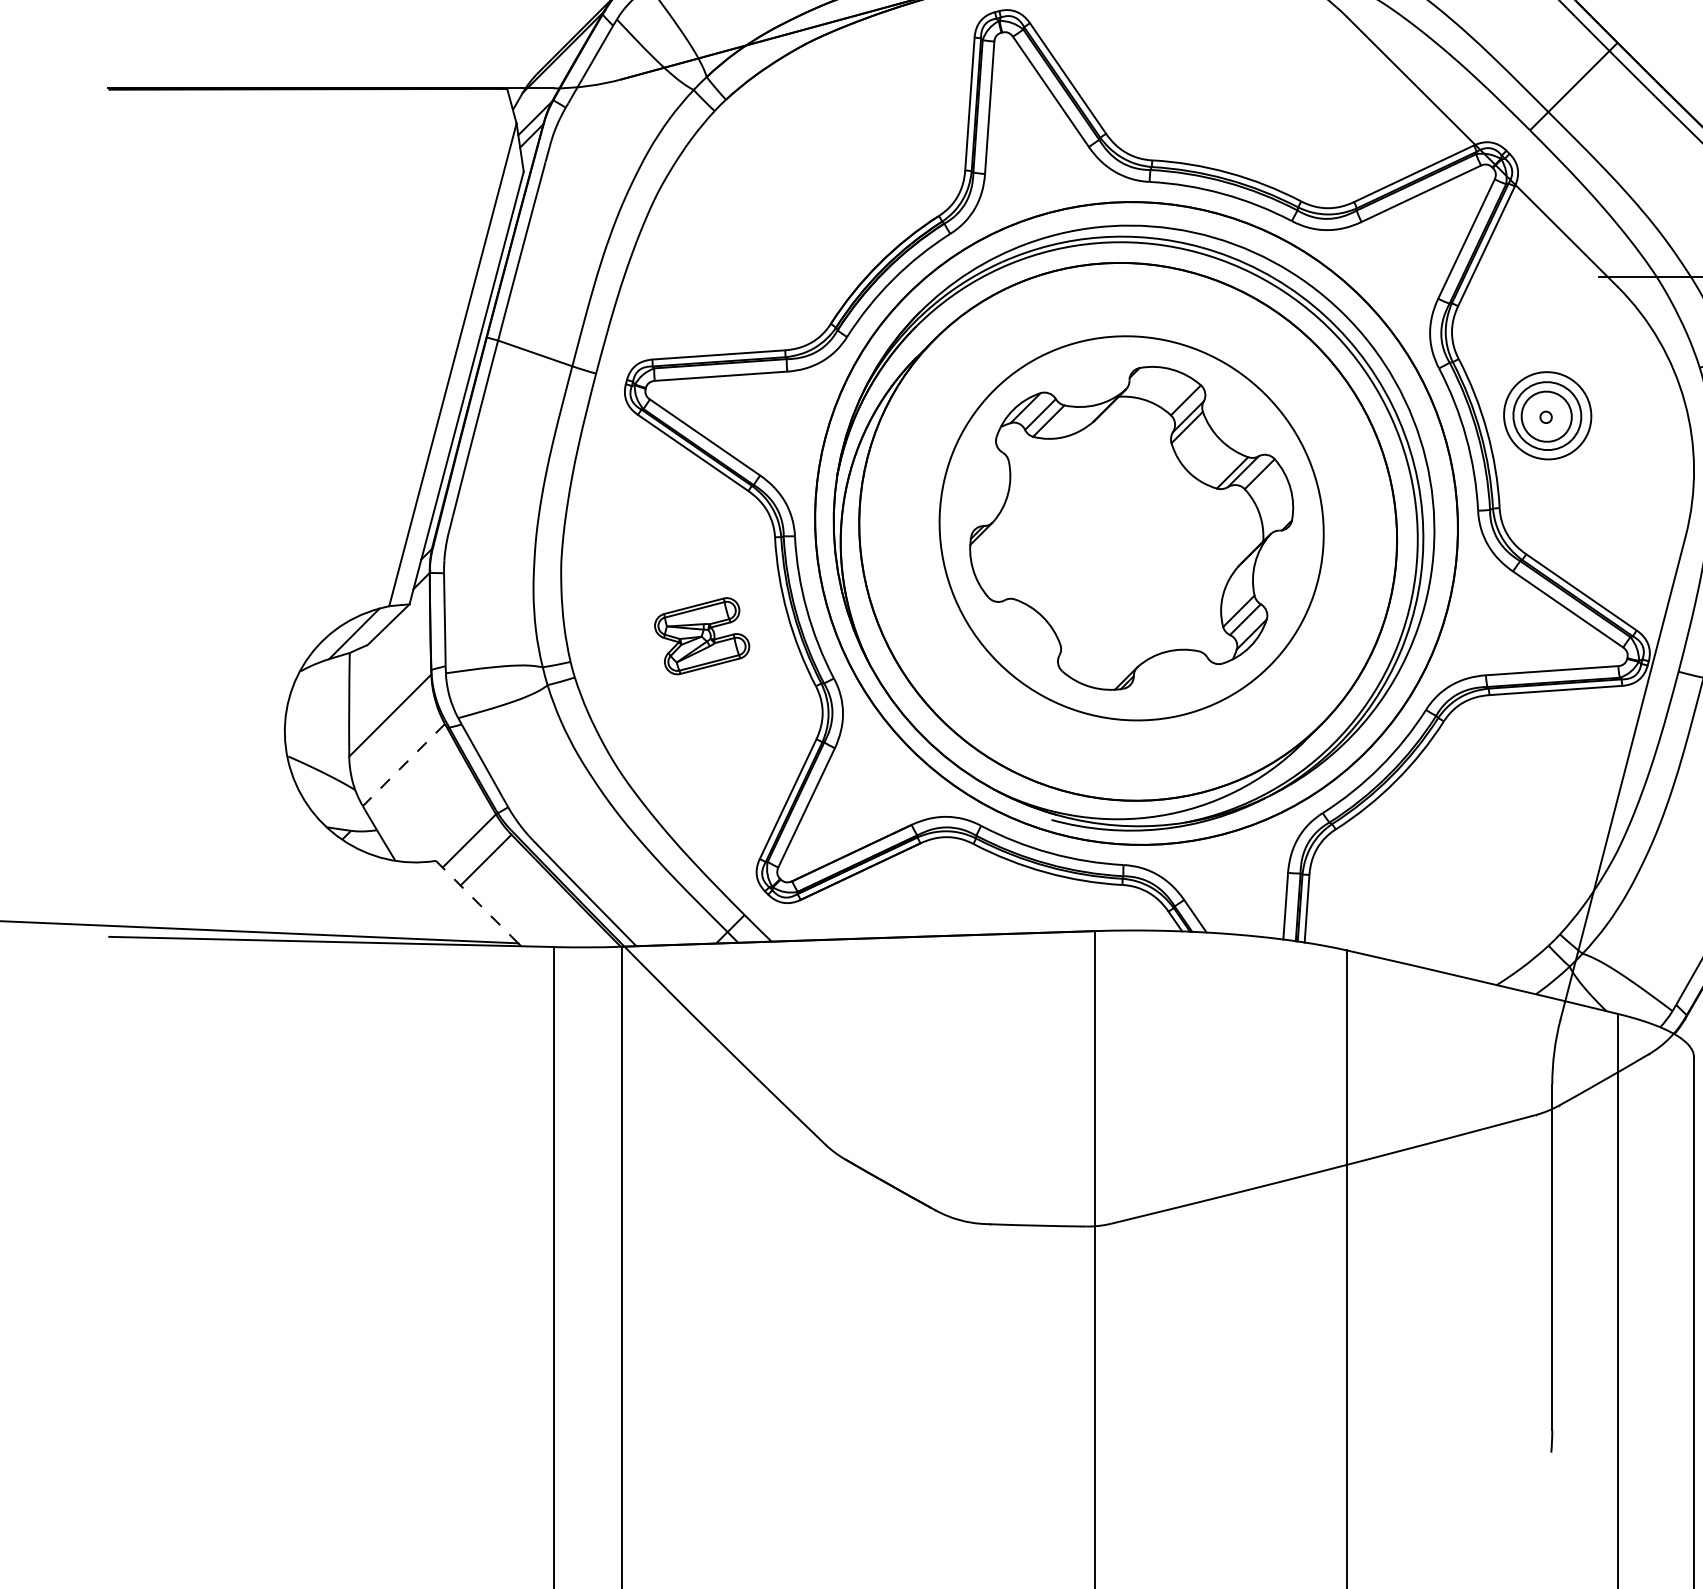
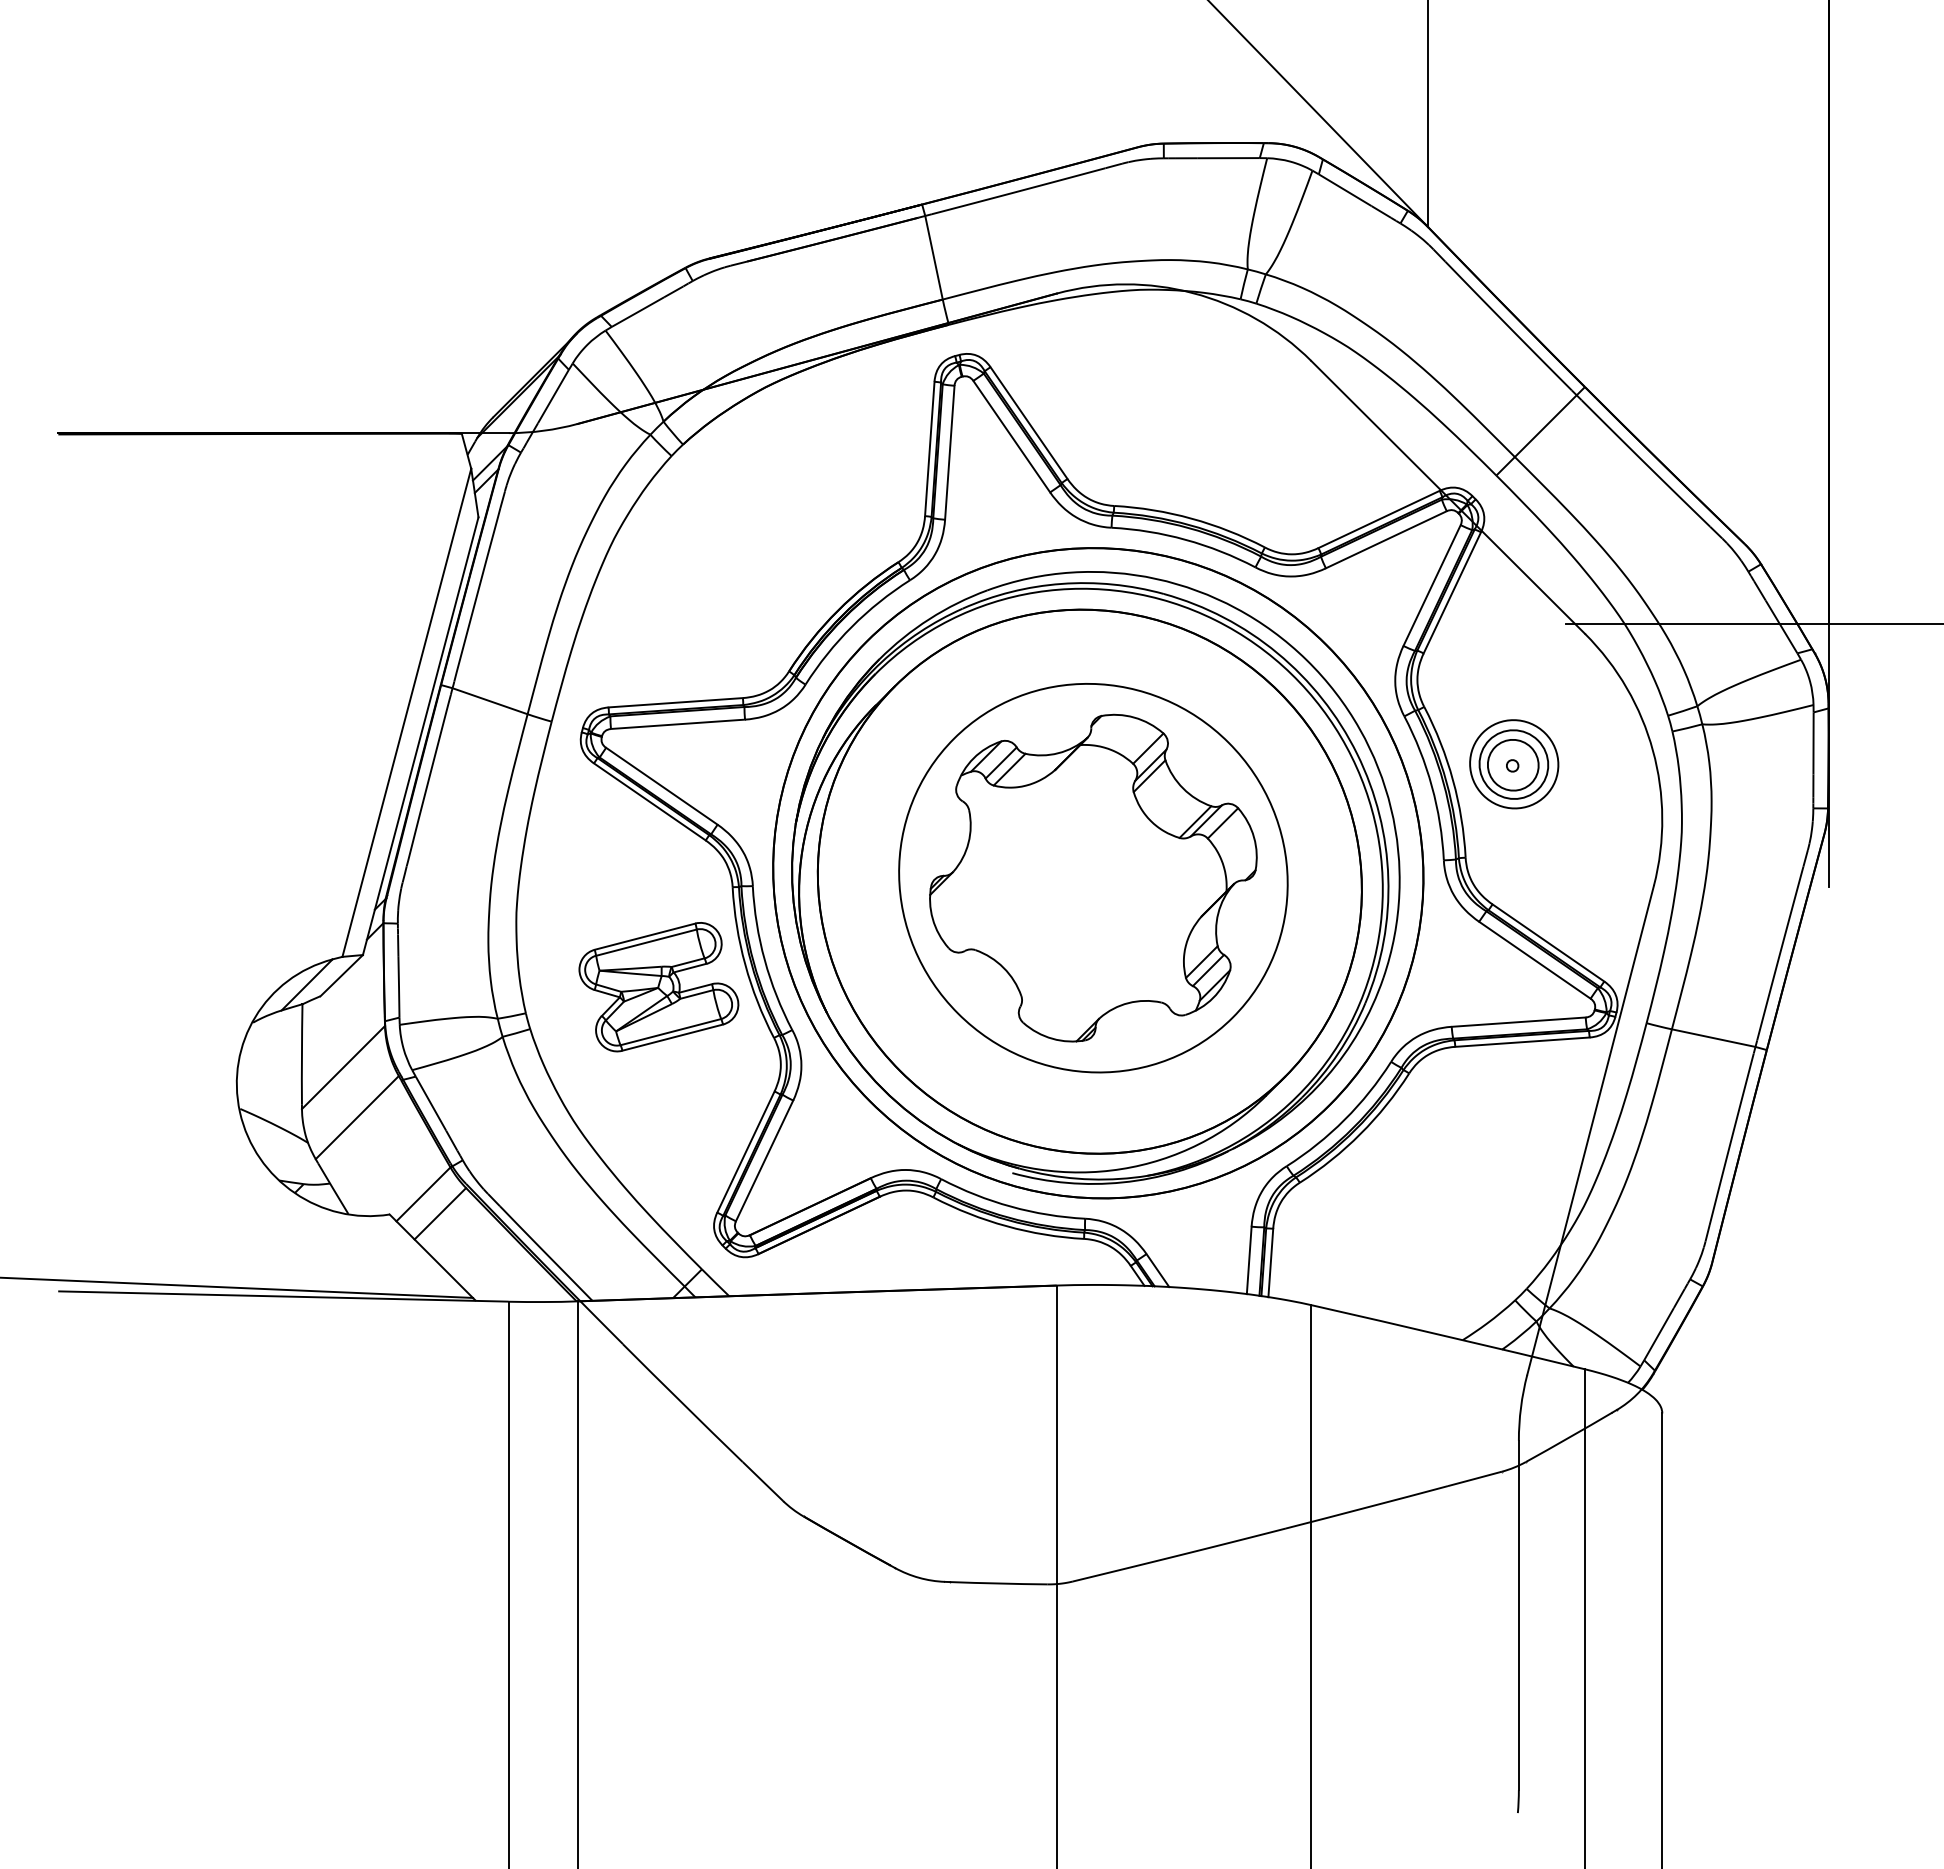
part: (701, 636) -> (658, 987), size x1.67
line: (404, 764) -> (357, 1117), dashed -> solid
line: (477, 902) -> (431, 1256), dashed -> solid

